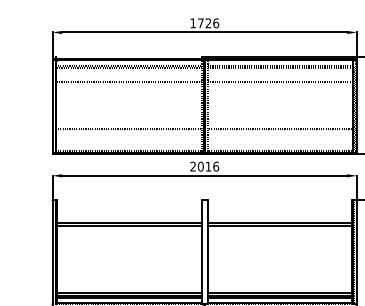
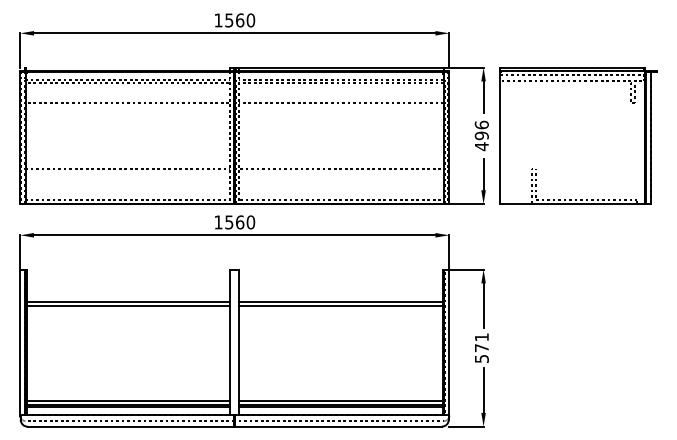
text: (208, 23) -> (240, 20), 1726 -> 1560
text: (204, 166) -> (234, 222), 2016 -> 1560

